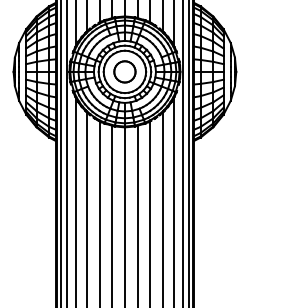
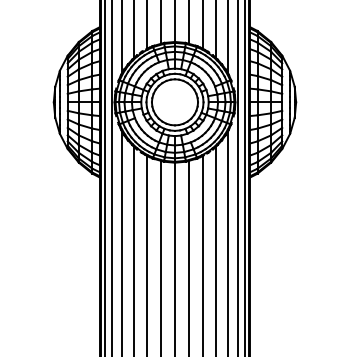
part: (124, 71) -> (174, 101), removed

